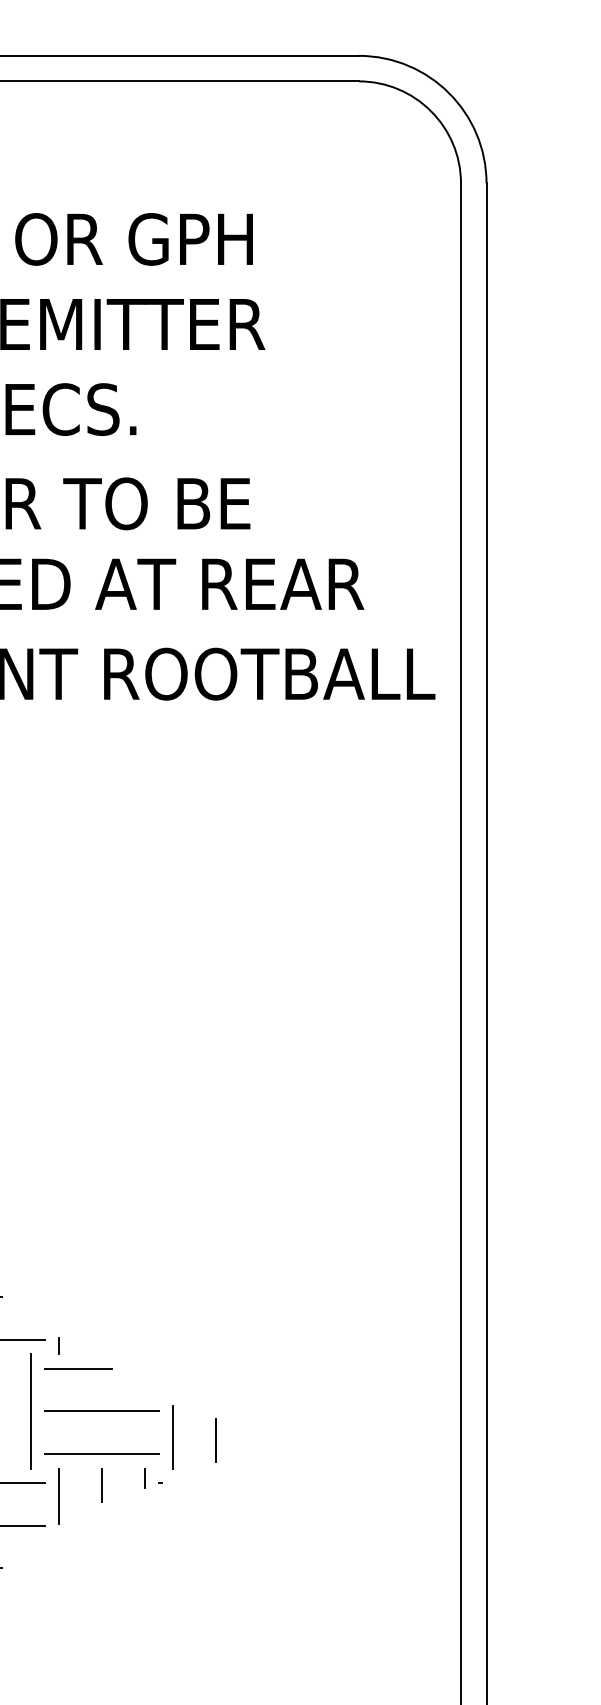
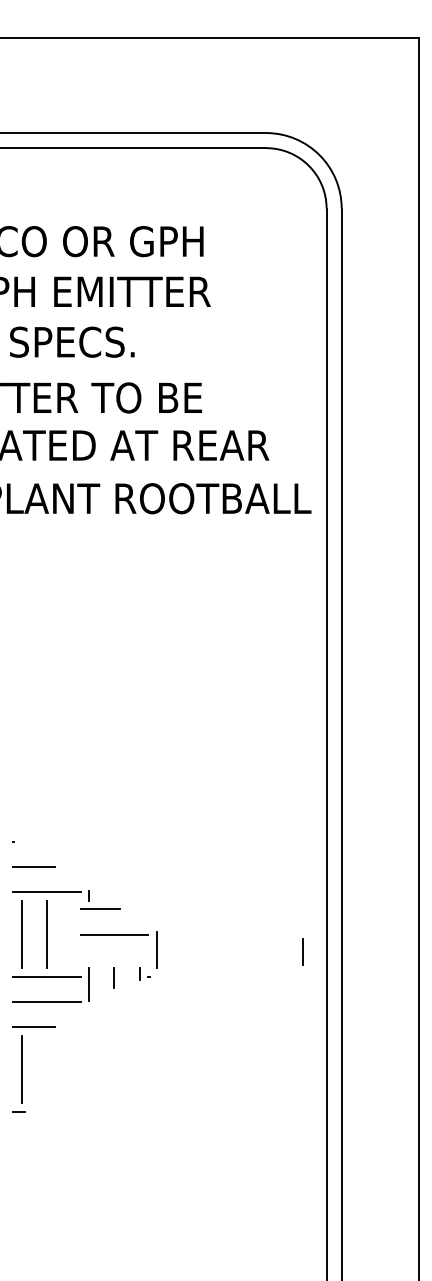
line: (31, 1411) -> (72, 934), removed
line: (215, 1439) -> (302, 951), moved
line: (102, 1455) -> (114, 960), removed

